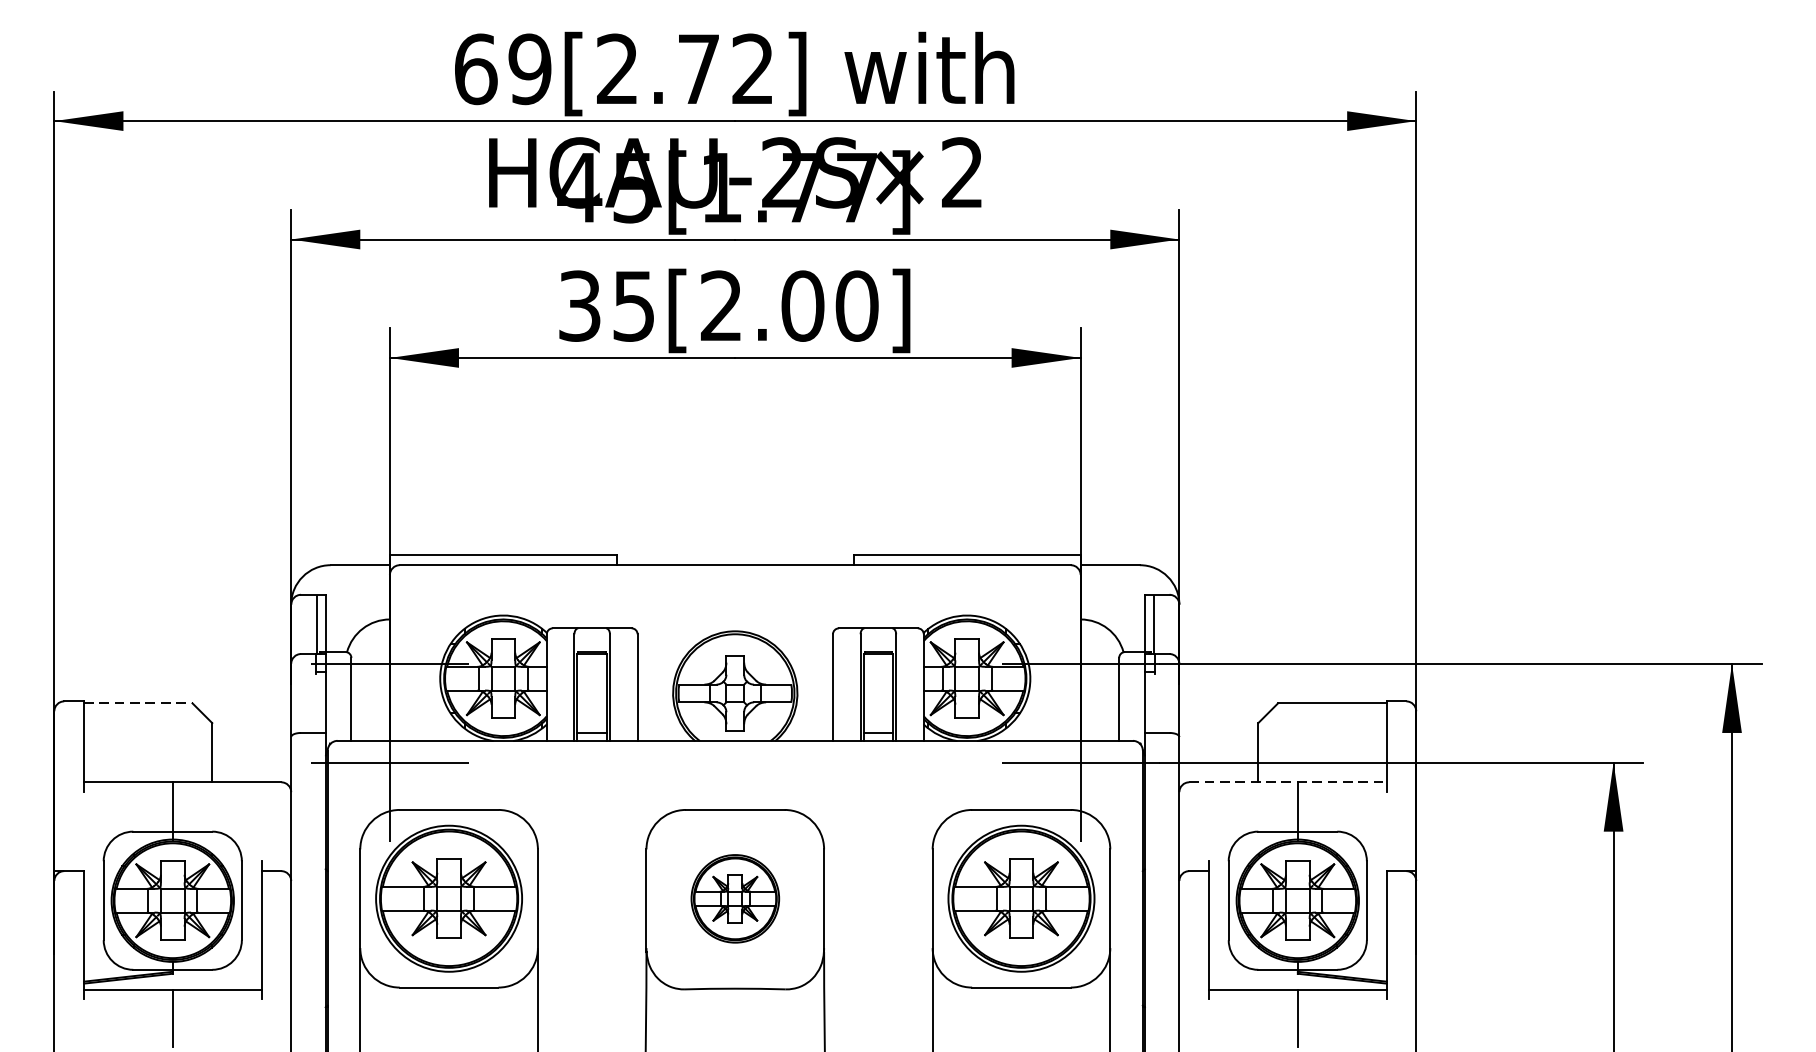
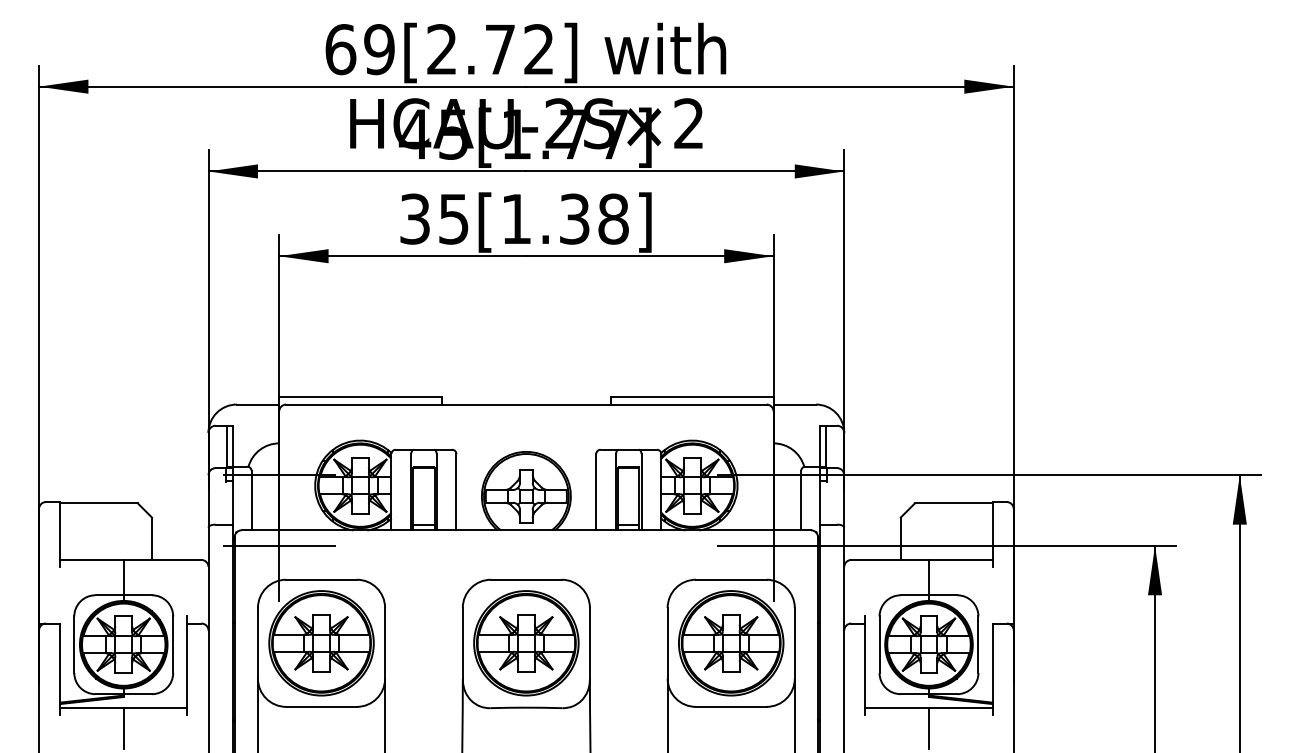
text: (788, 305) -> (564, 218), 35[2.00] -> 35[1.38]
line: (138, 703) -> (99, 503), dashed -> solid
line: (1287, 781) -> (921, 559), dashed -> solid
part: (735, 899) -> (526, 643), size x1.67

